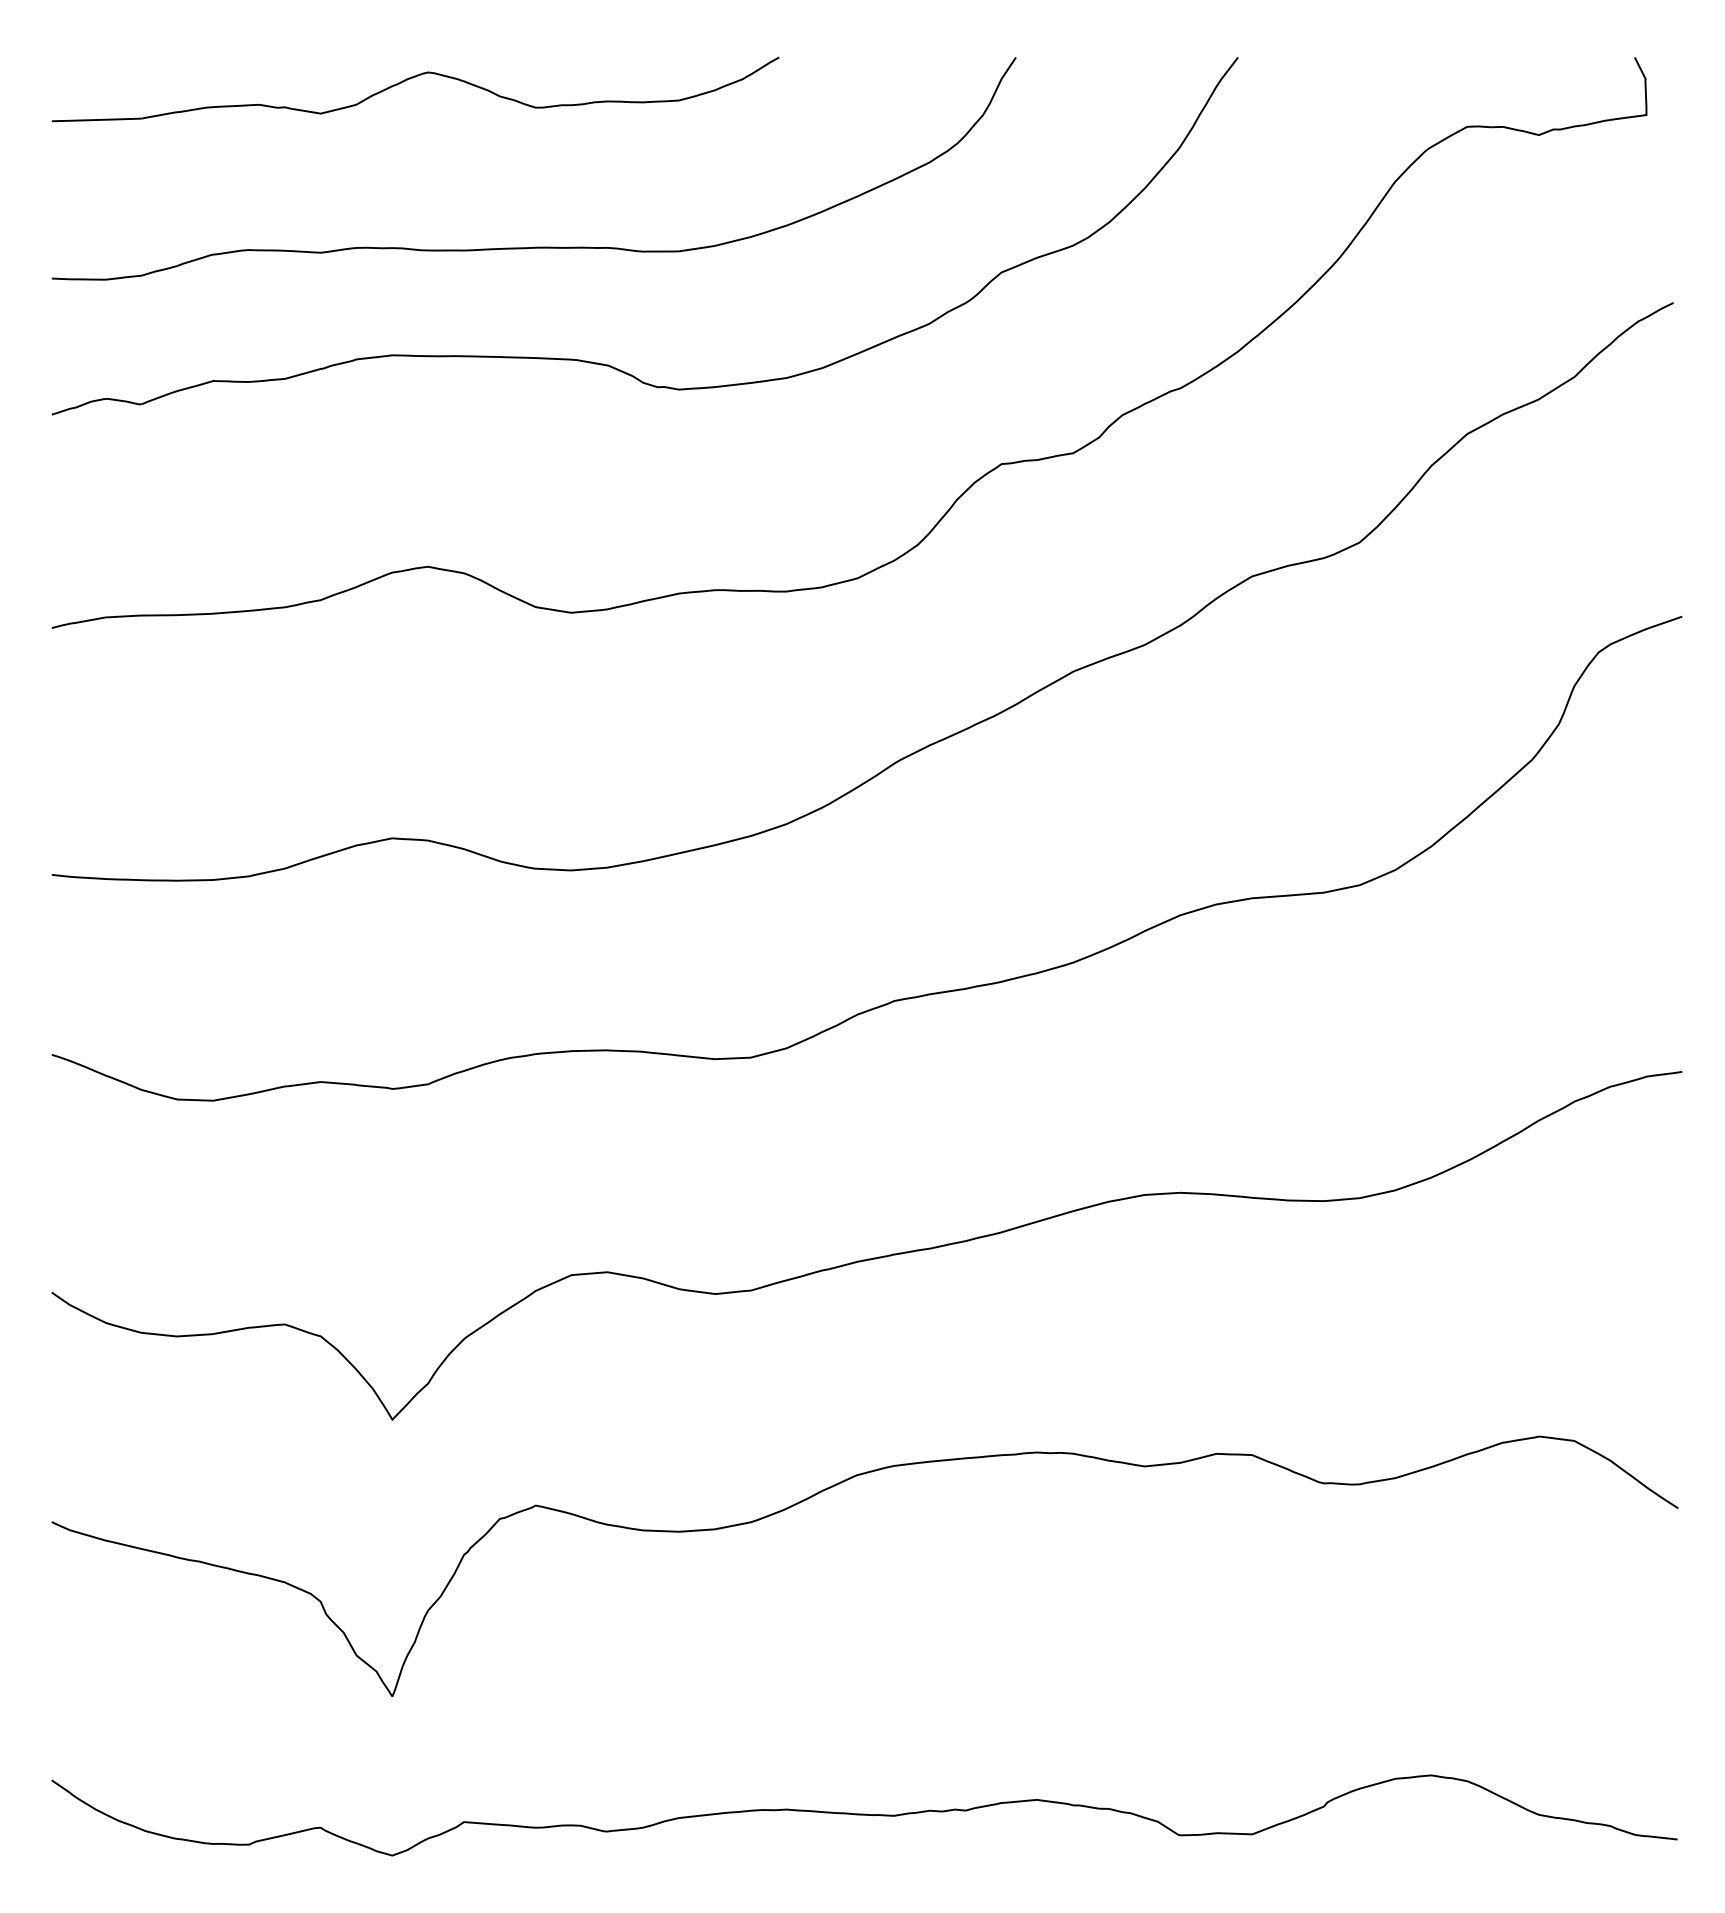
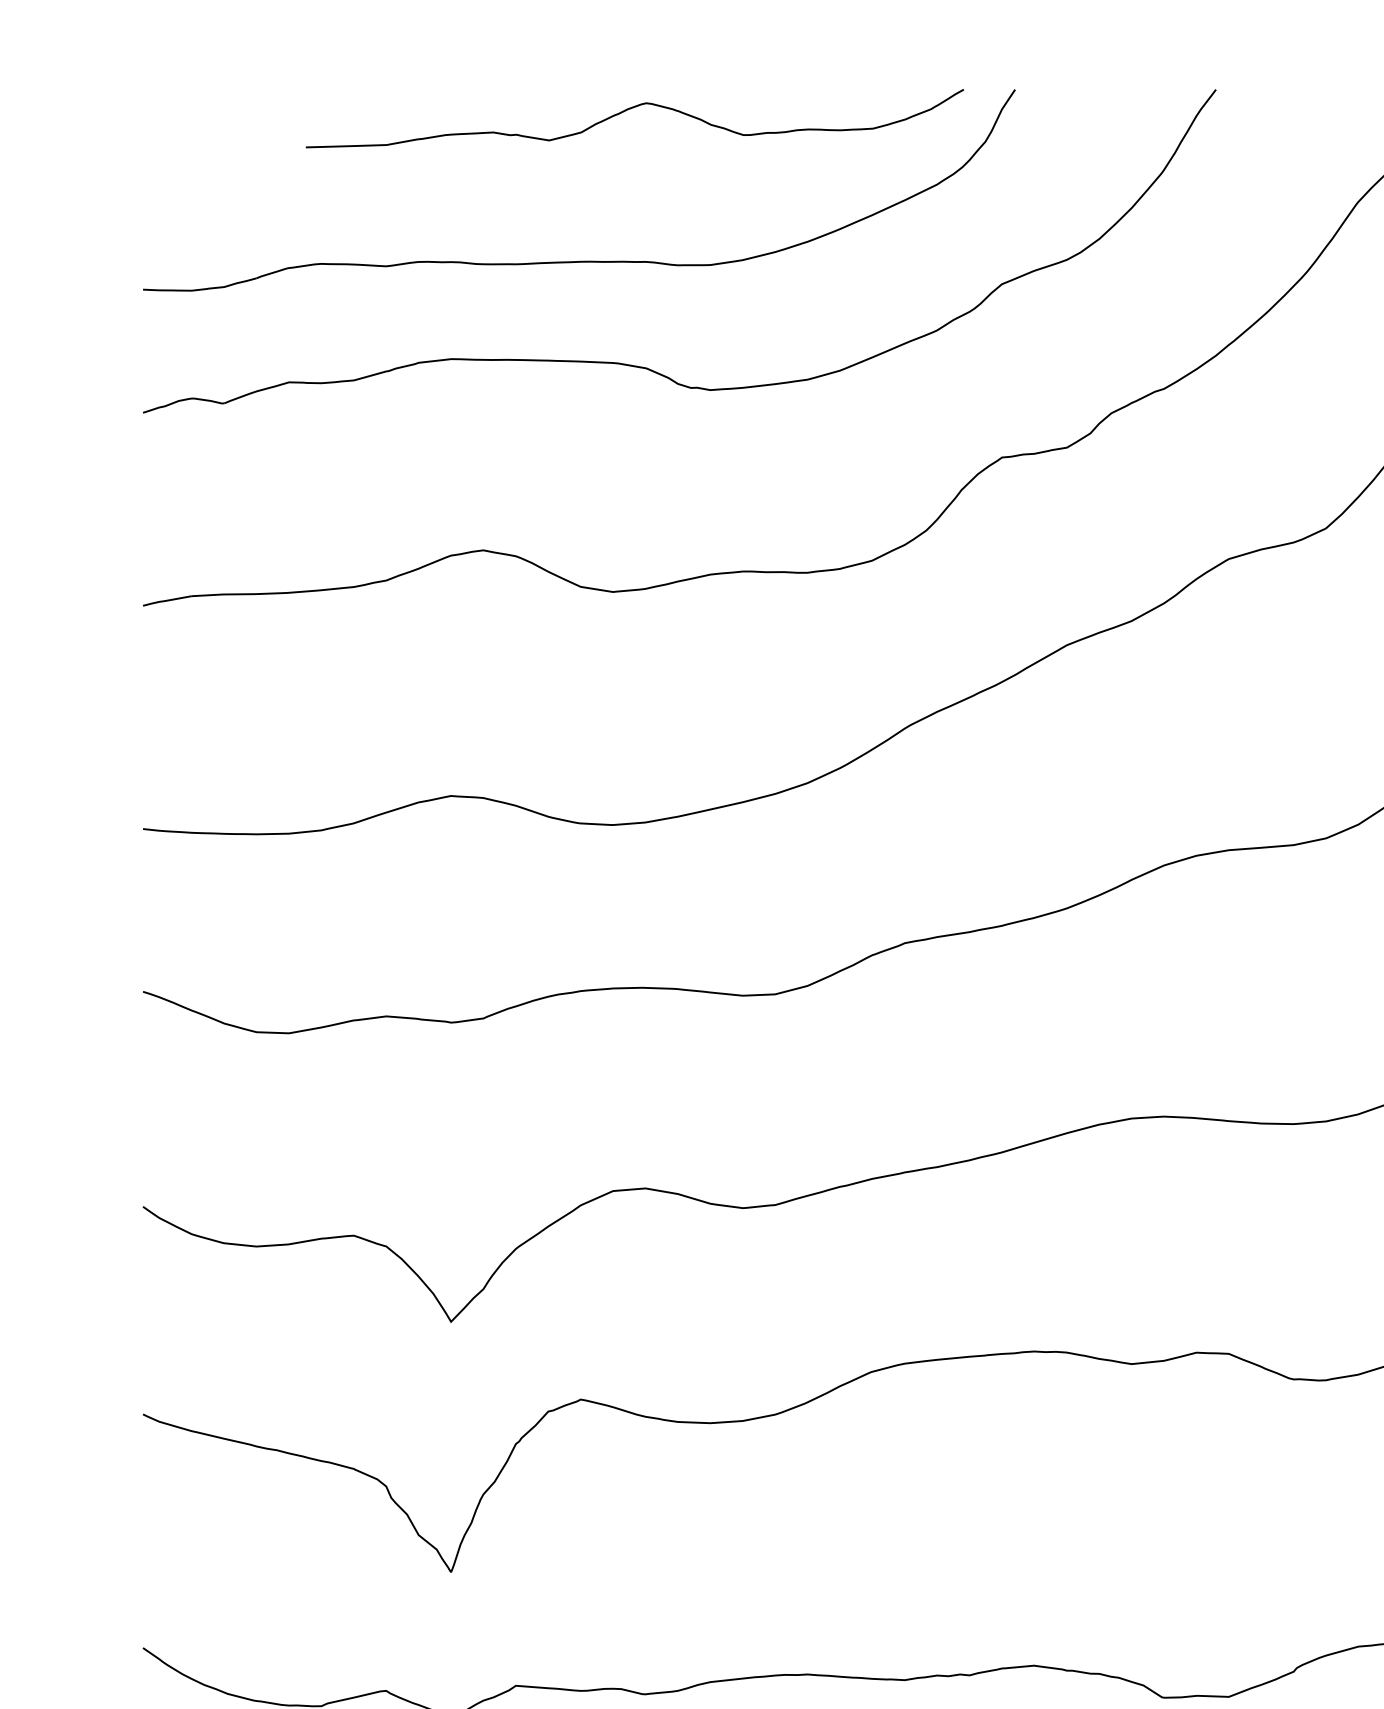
part: (410, 79) -> (630, 109), moved

